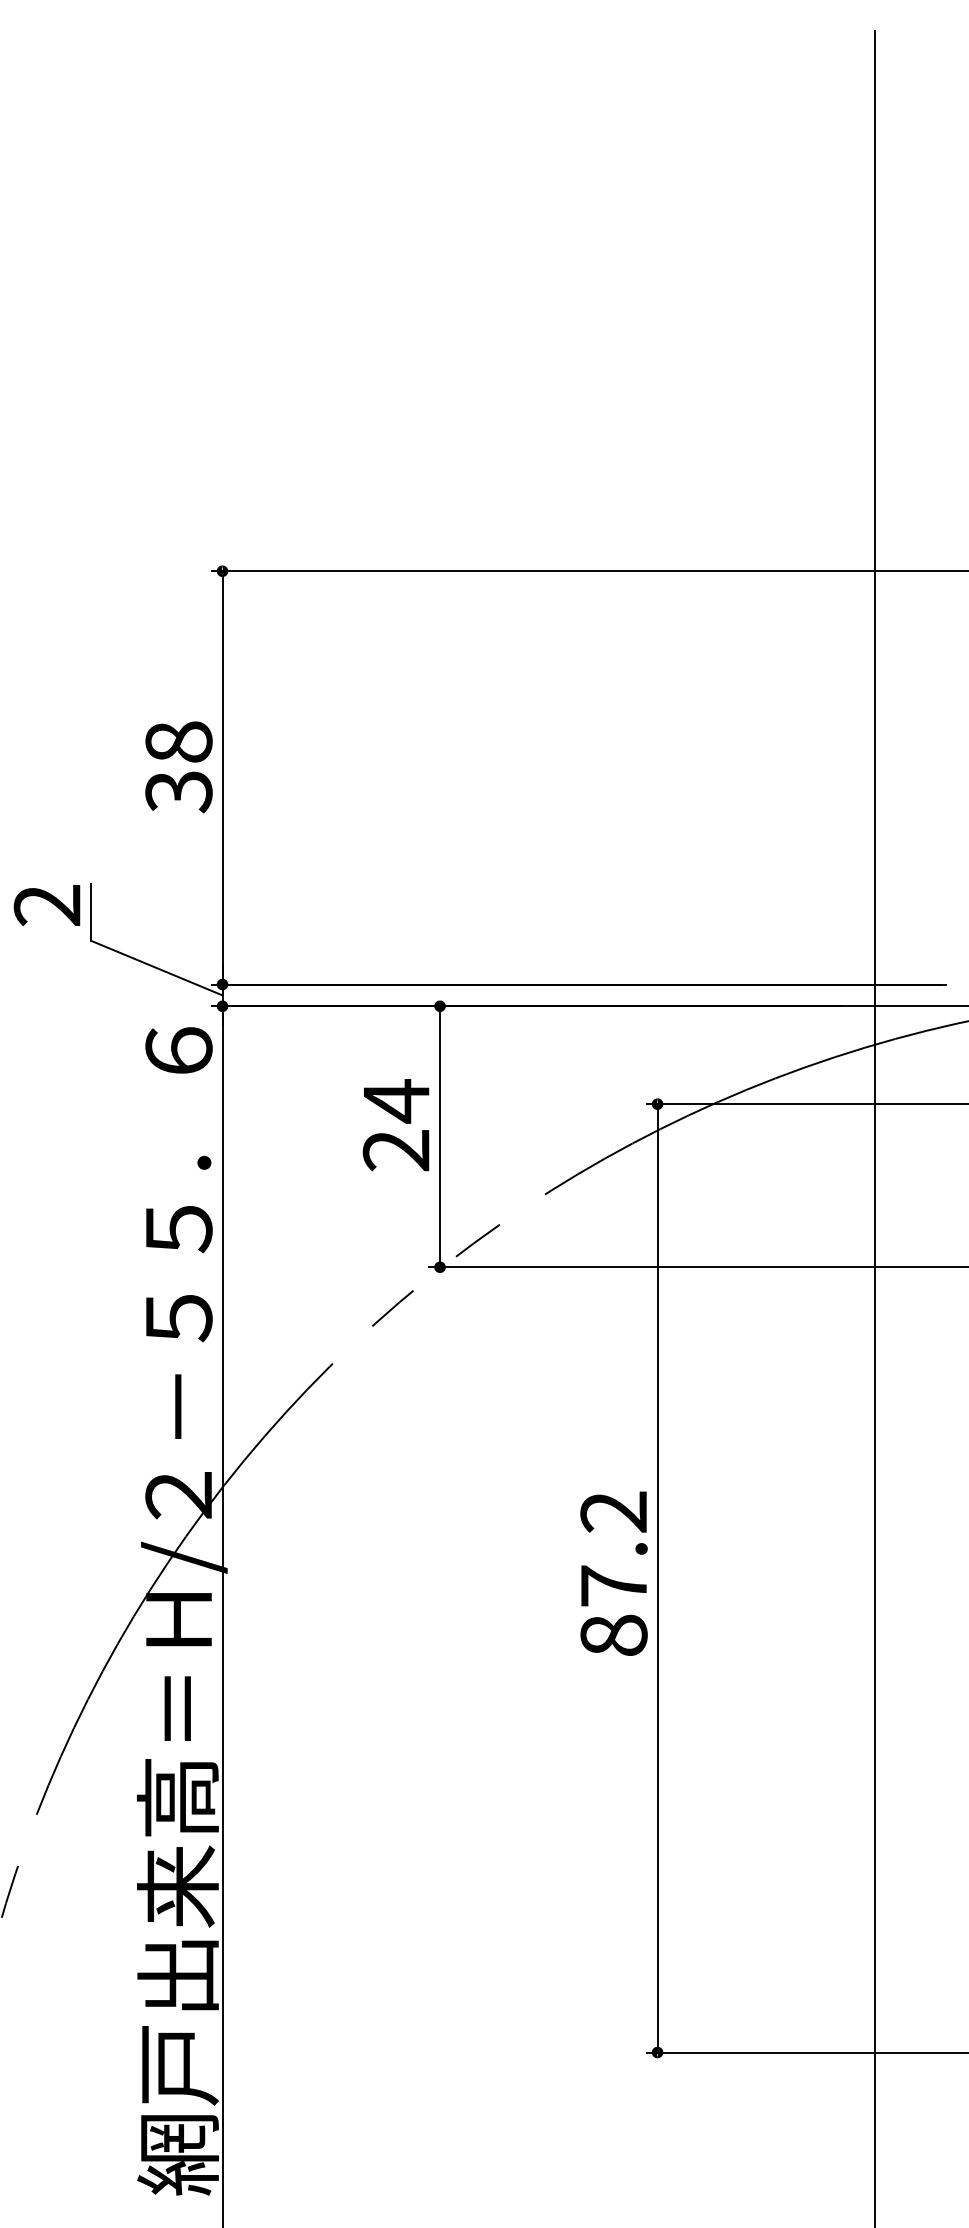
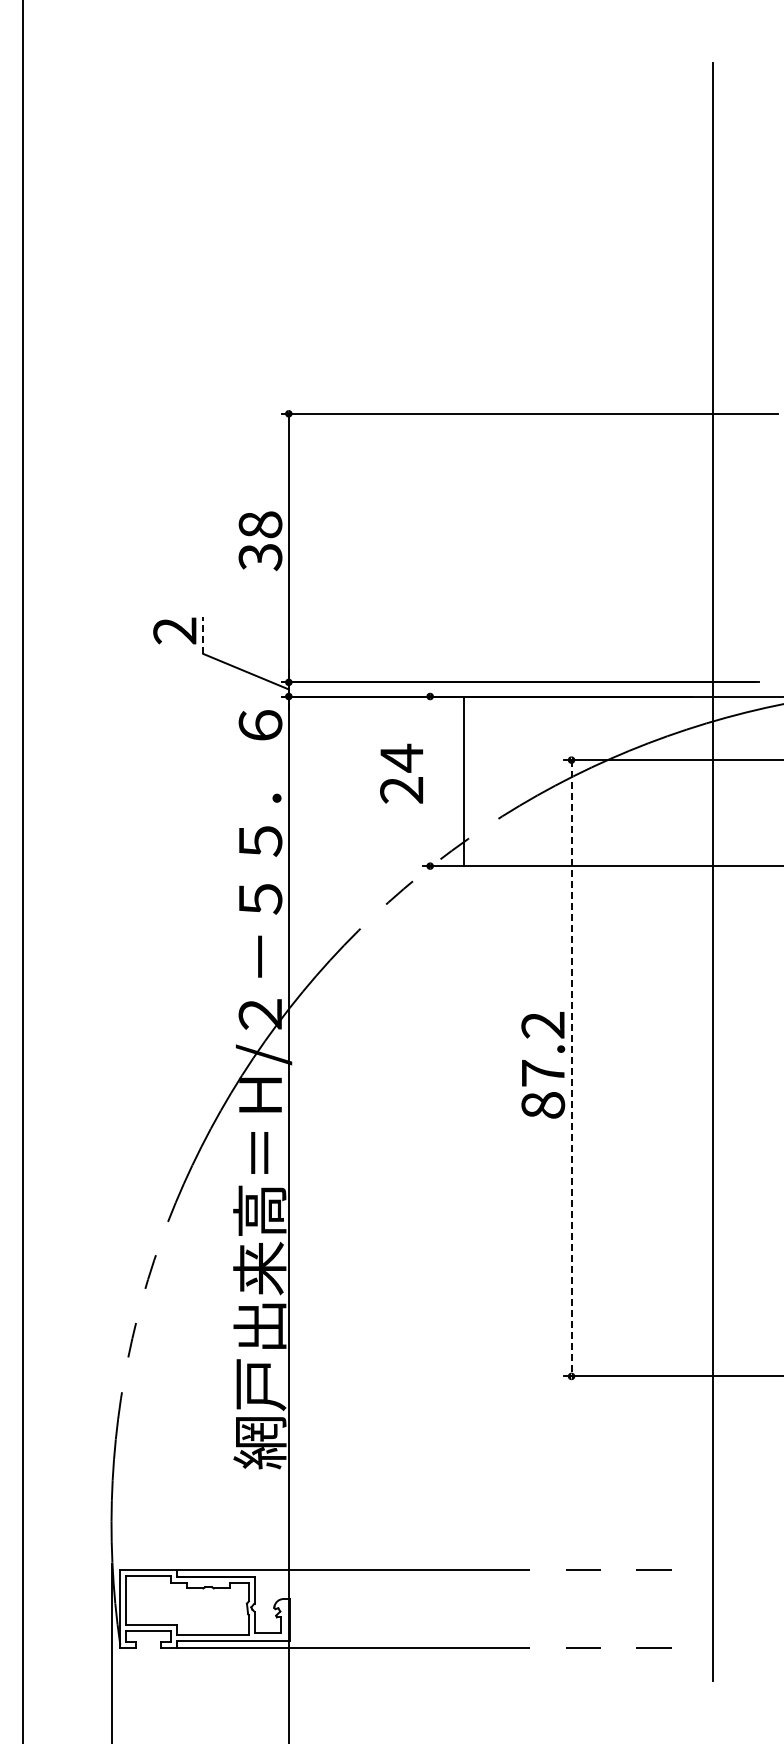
line: (91, 912) -> (203, 635), solid -> dashed
line: (440, 1137) -> (464, 781), moved
line: (657, 1578) -> (571, 1068), solid -> dashed

